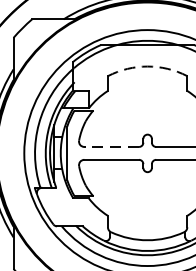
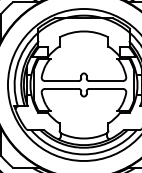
arc: (148, 66) -> (84, 31), dashed -> solid
line: (111, 147) -> (61, 81), dashed -> solid

